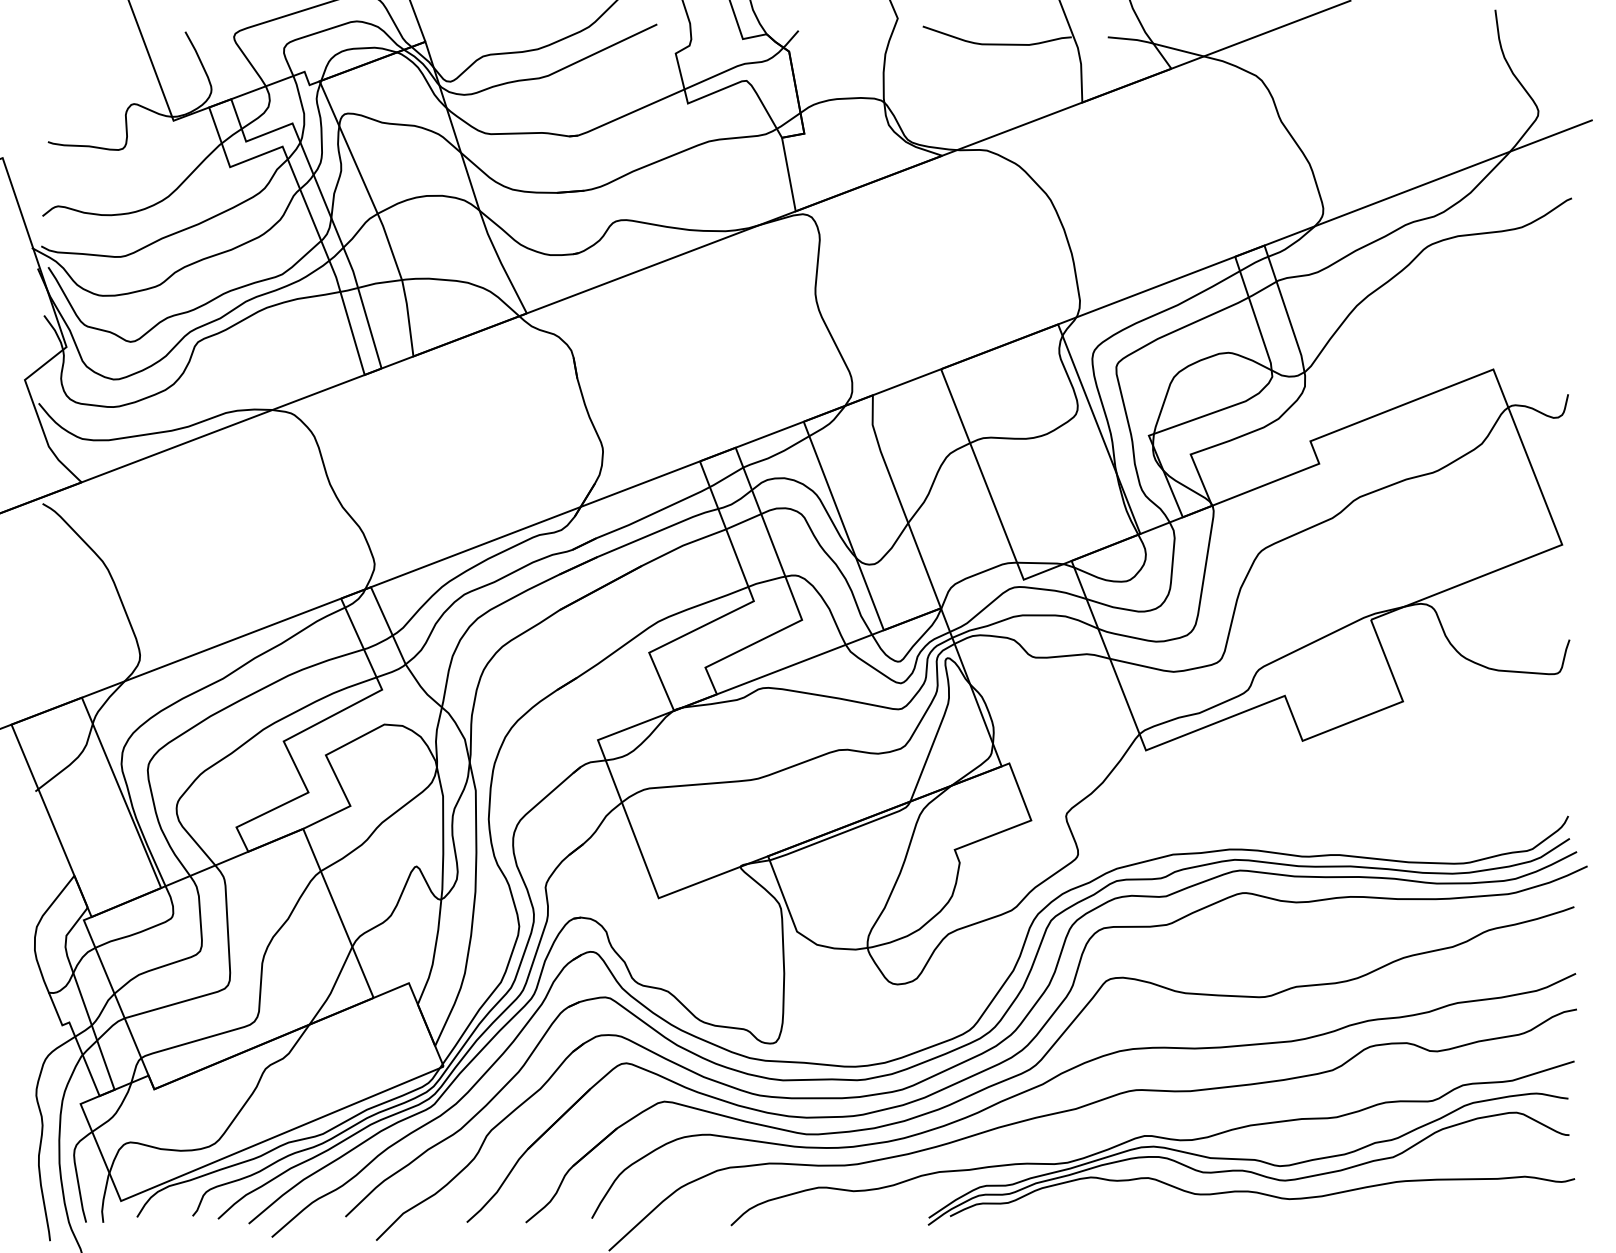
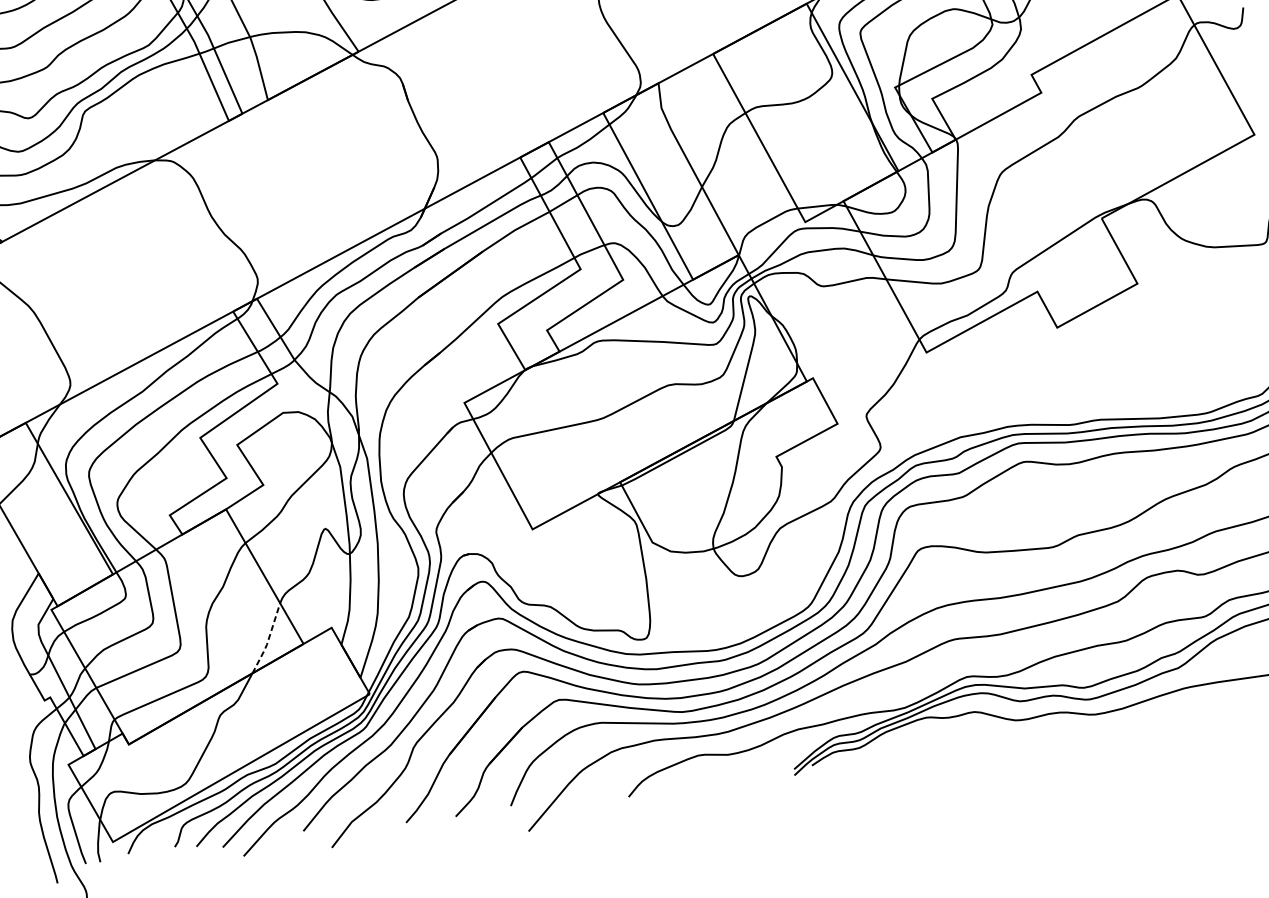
line: (333, 987) -> (268, 639), solid -> dashed

